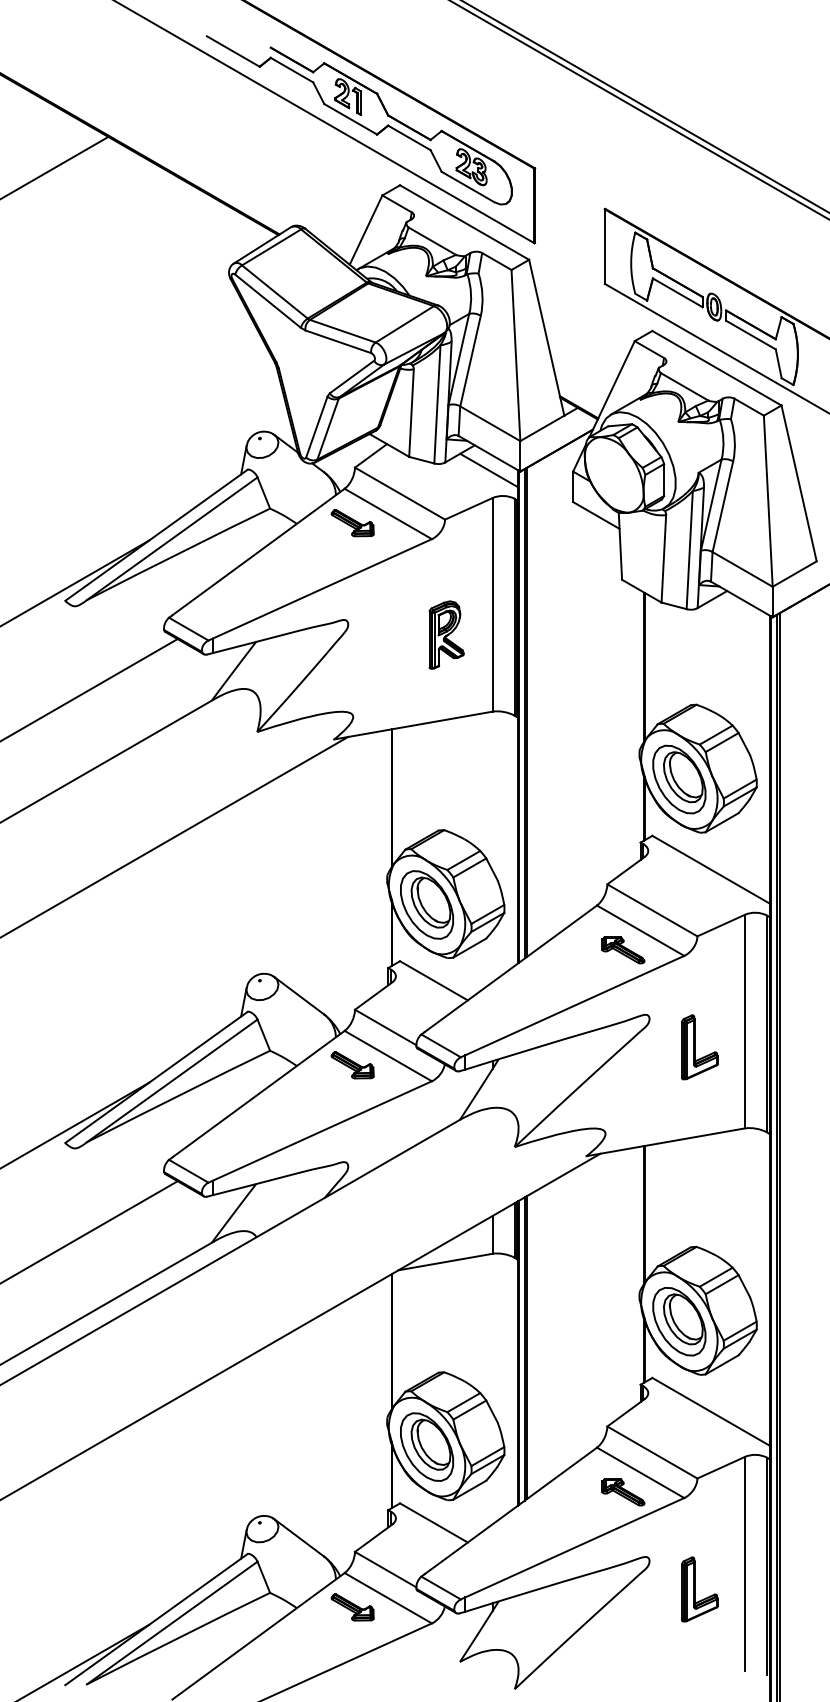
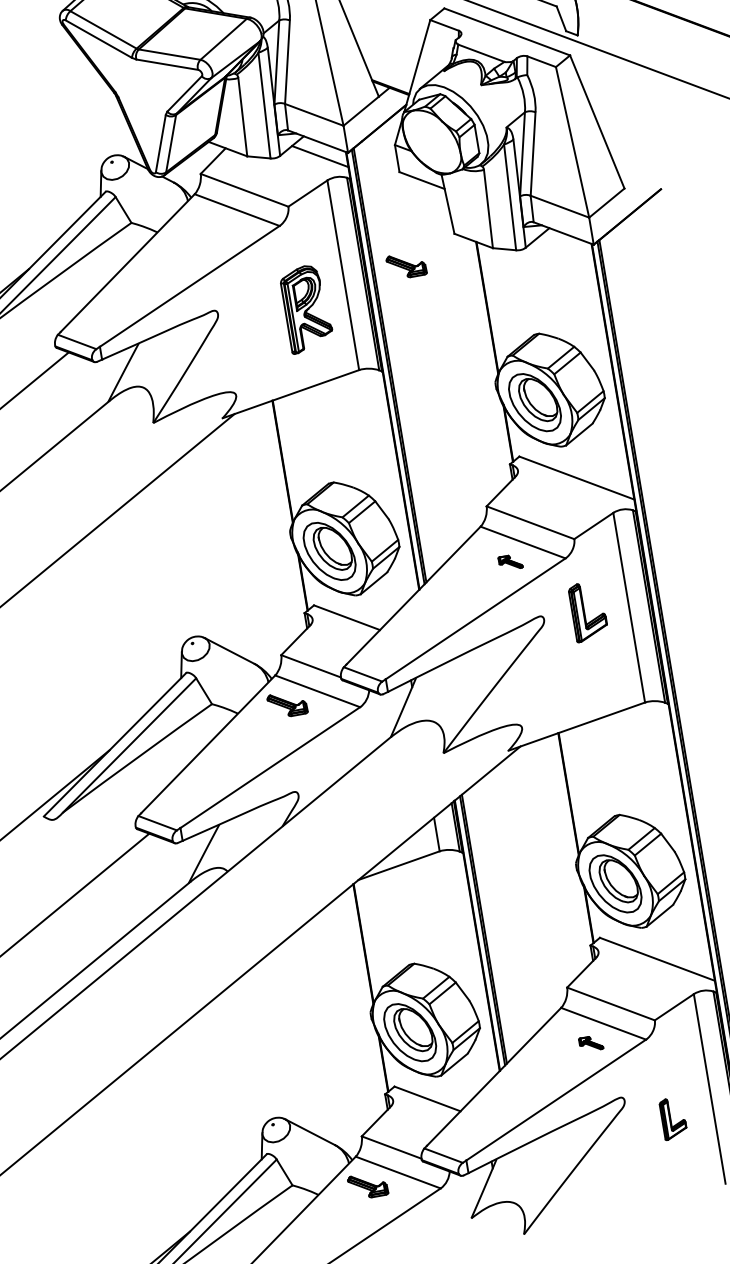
part: (352, 523) -> (406, 266), moved
part: (446, 634) -> (306, 308), size x1.4
part: (623, 950) -> (510, 562), size x0.6
part: (699, 1047) -> (588, 611), moved
part: (623, 1492) -> (591, 1043), size x0.6
part: (699, 1589) -> (673, 1118), size x0.7

